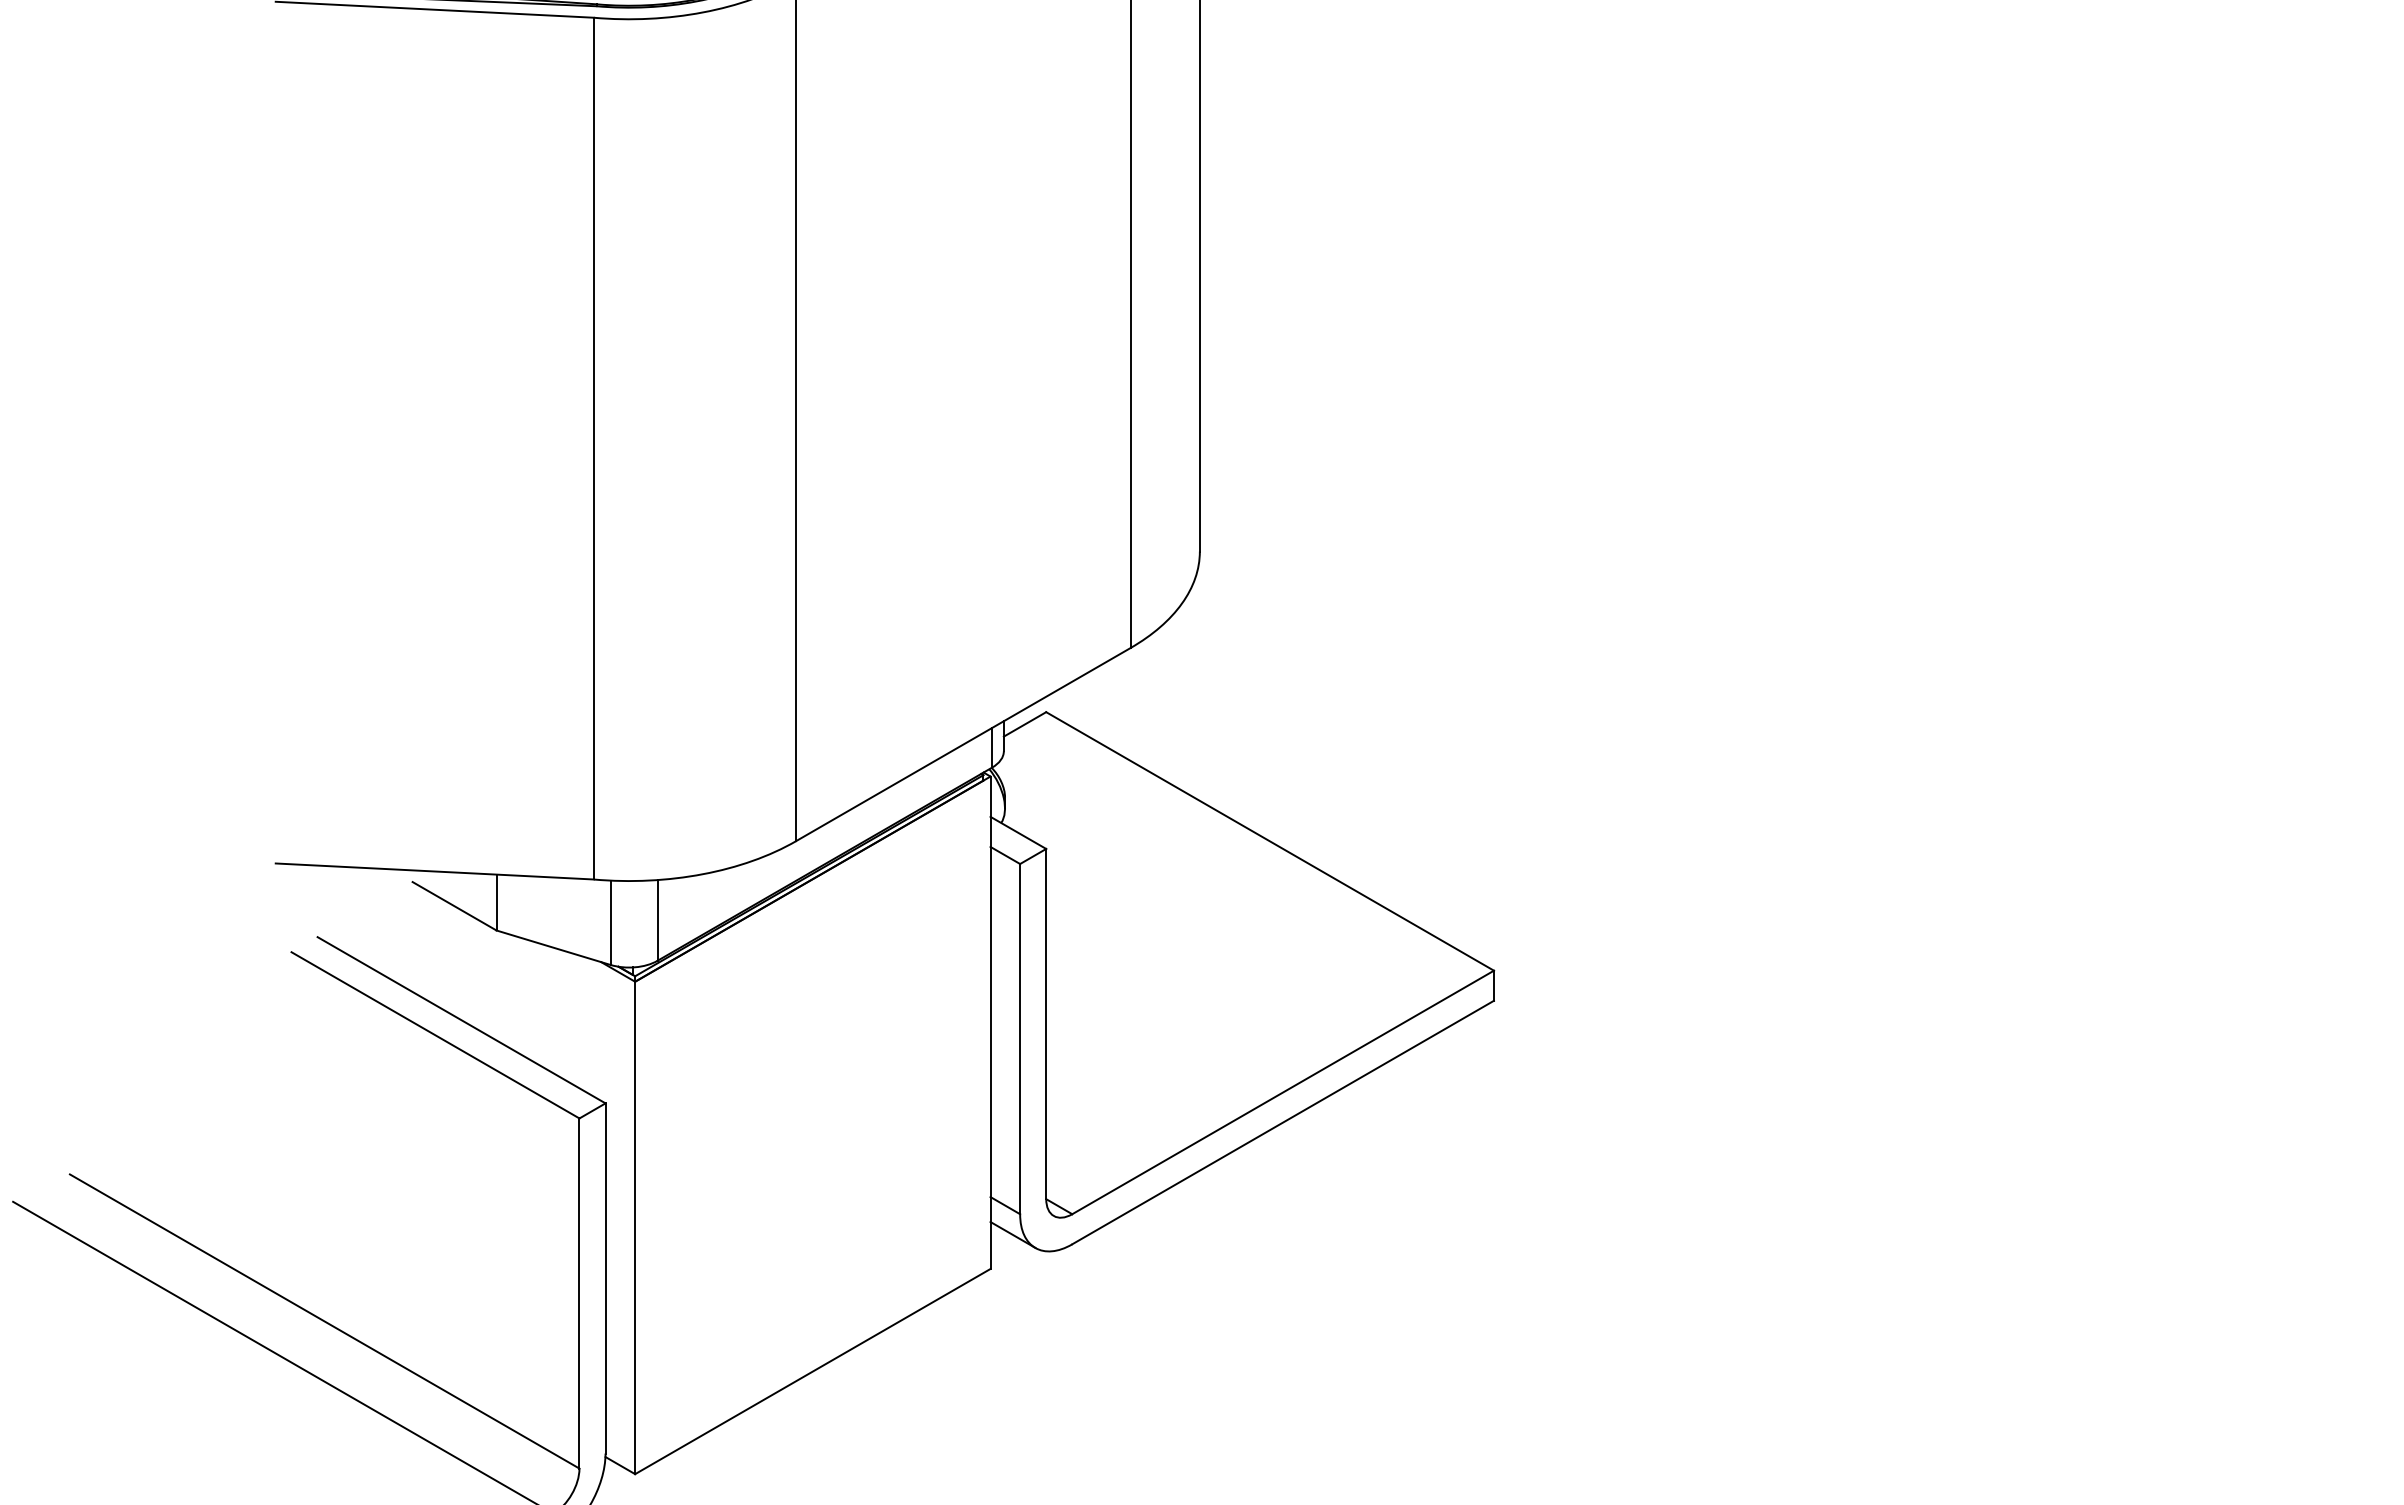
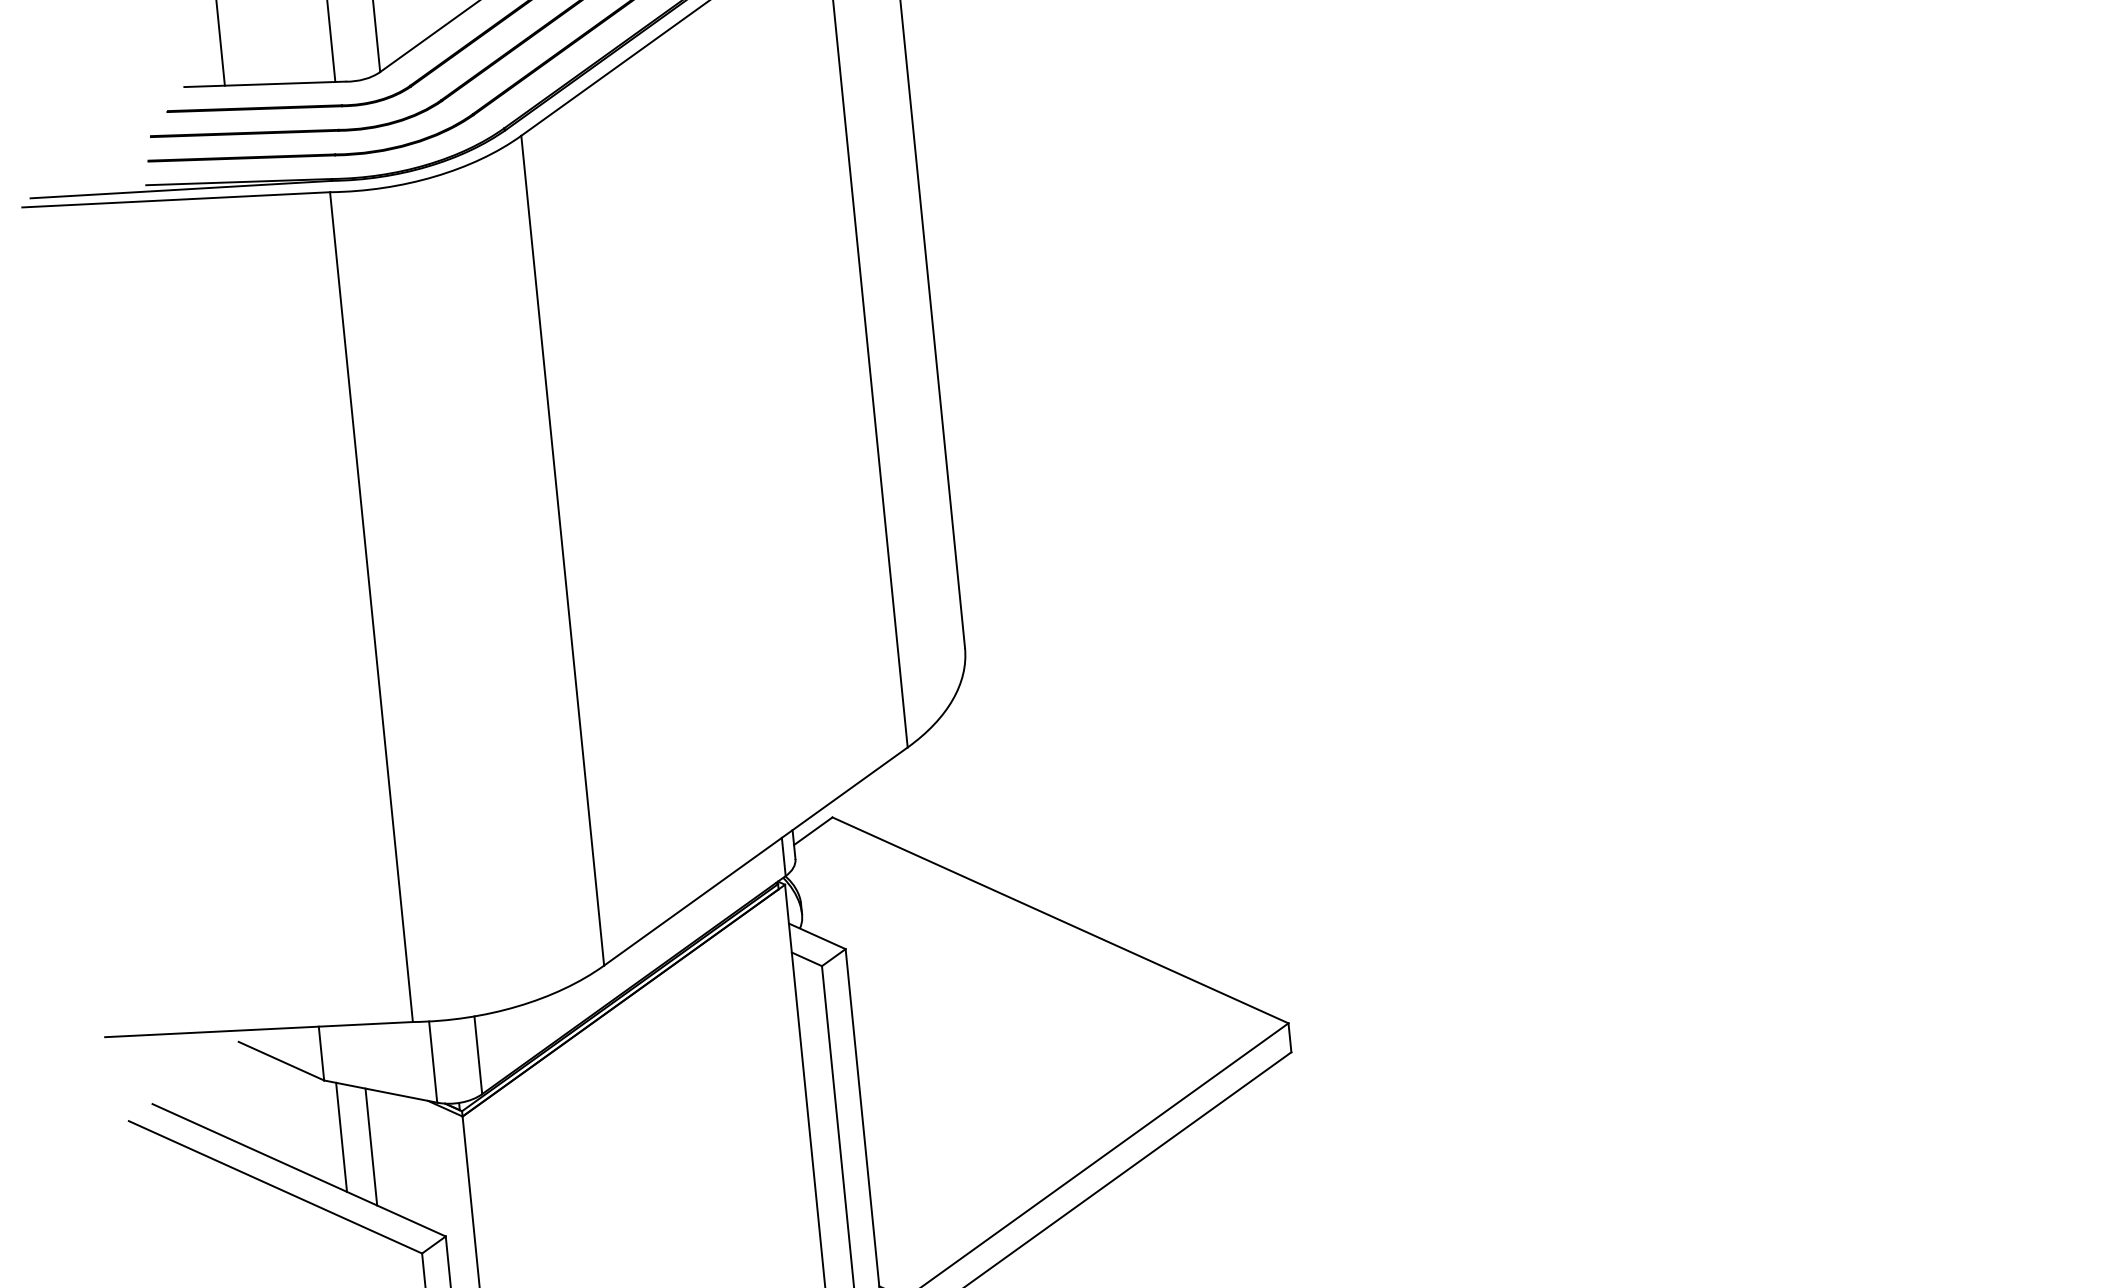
line: (508, 990) -> (341, 1137), added
line: (538, 1003) -> (371, 1146), added

